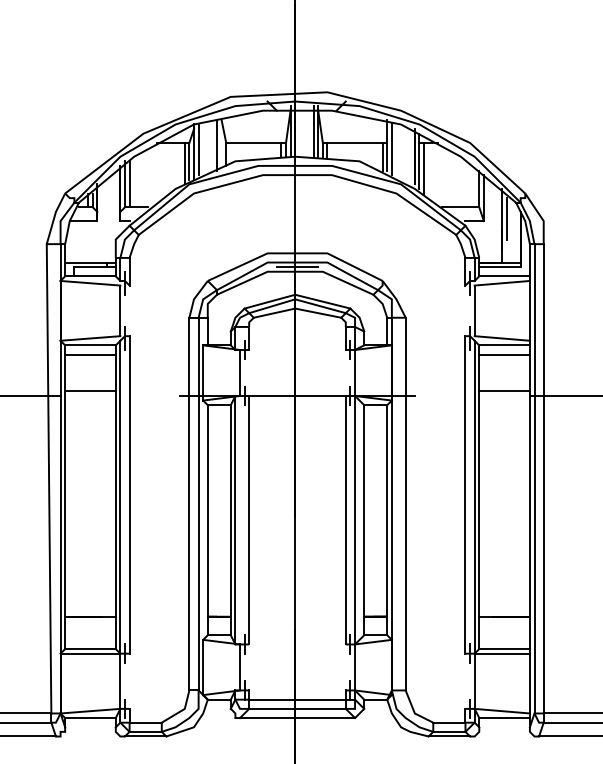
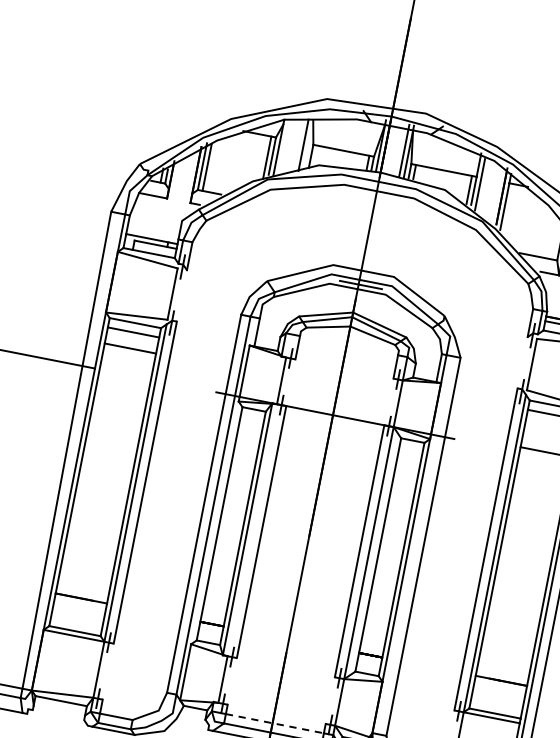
line: (198, 149) -> (283, 145), removed
line: (424, 167) -> (509, 209), removed
line: (90, 391) -> (130, 348), moved
line: (298, 699) -> (275, 723), solid -> dashed

